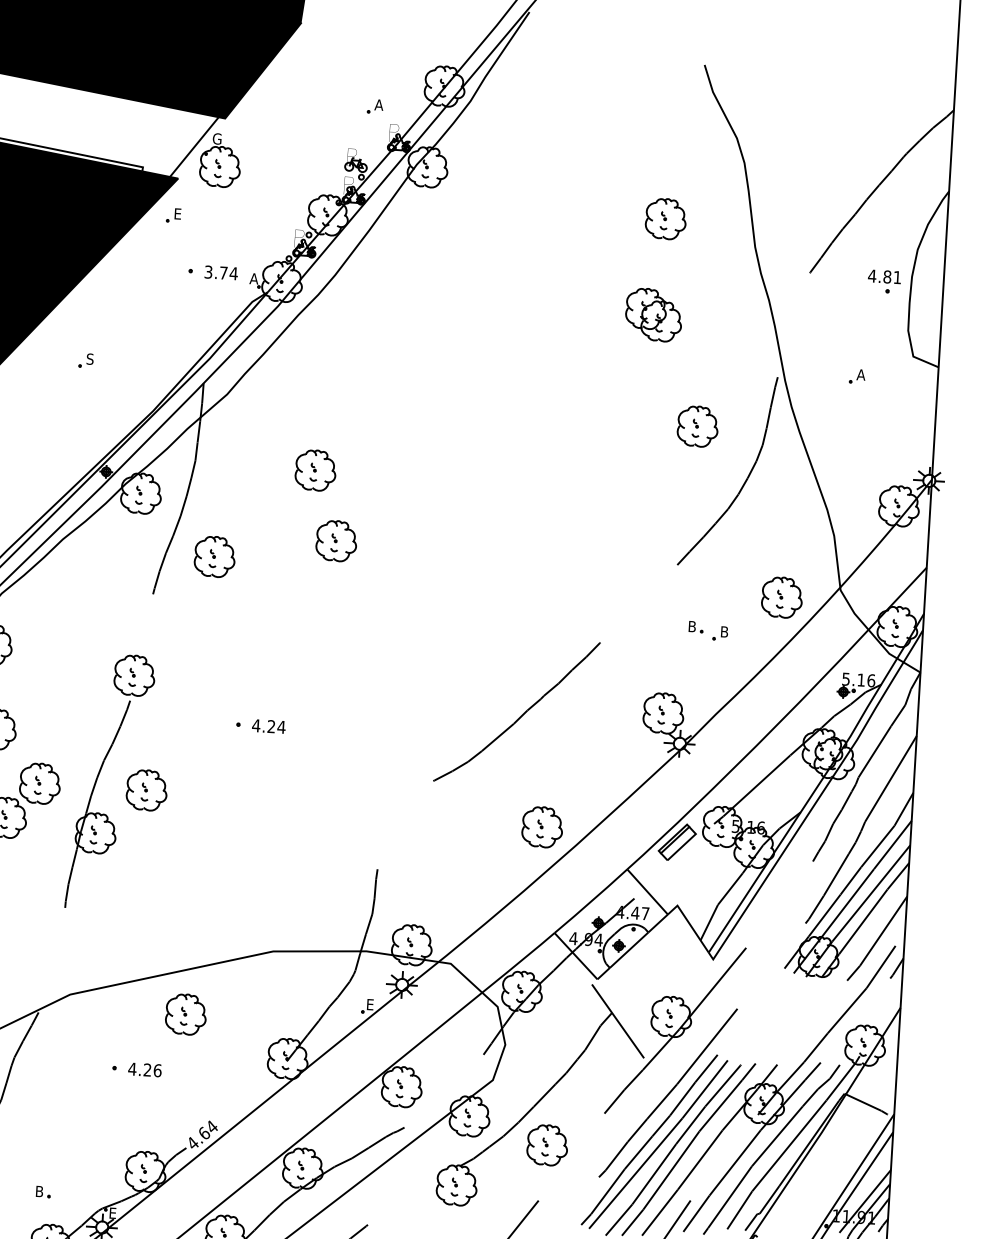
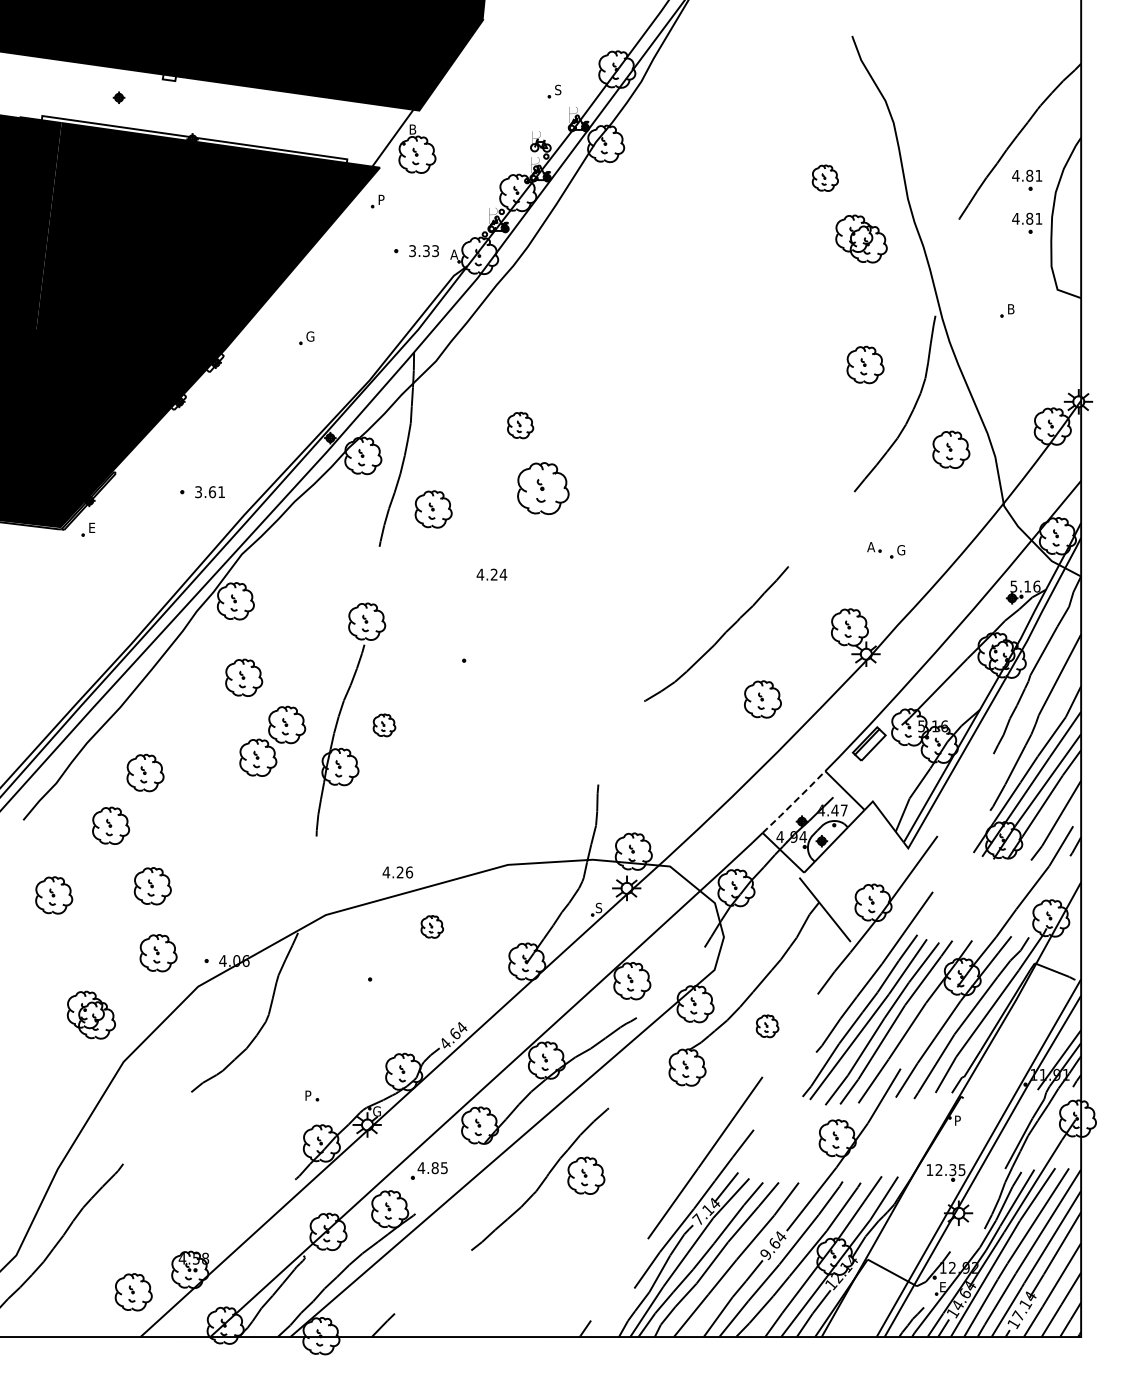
text: (379, 104) -> (558, 89), A -> S
text: (217, 138) -> (413, 129), G -> B
text: (178, 213) -> (382, 199), E -> P
part: (666, 219) -> (825, 178), size x0.7
part: (887, 233) -> (1027, 179), added
text: (229, 273) -> (431, 251), 3.74 -> 3.33
part: (653, 314) -> (861, 238), moved
text: (91, 359) -> (310, 336), S -> G
text: (860, 375) -> (1010, 309), A -> B
part: (315, 470) -> (520, 425), size x0.7
part: (336, 541) -> (543, 488), size x1.4
part: (782, 597) -> (951, 449), moved
text: (692, 627) -> (871, 547), B -> A
text: (725, 632) -> (901, 550), B -> G
text: (268, 726) -> (491, 574), moved
part: (146, 790) -> (384, 725), size x0.6
part: (541, 827) -> (762, 699), moved
line: (590, 901) -> (793, 802), solid -> dashed
text: (369, 1004) -> (598, 907), E -> S
part: (186, 1014) -> (432, 926), size x0.6
text: (144, 1069) -> (397, 872), moved
part: (547, 1145) -> (767, 1026), size x0.6
text: (39, 1191) -> (308, 1095), B -> P
text: (112, 1213) -> (376, 1111), E -> G

